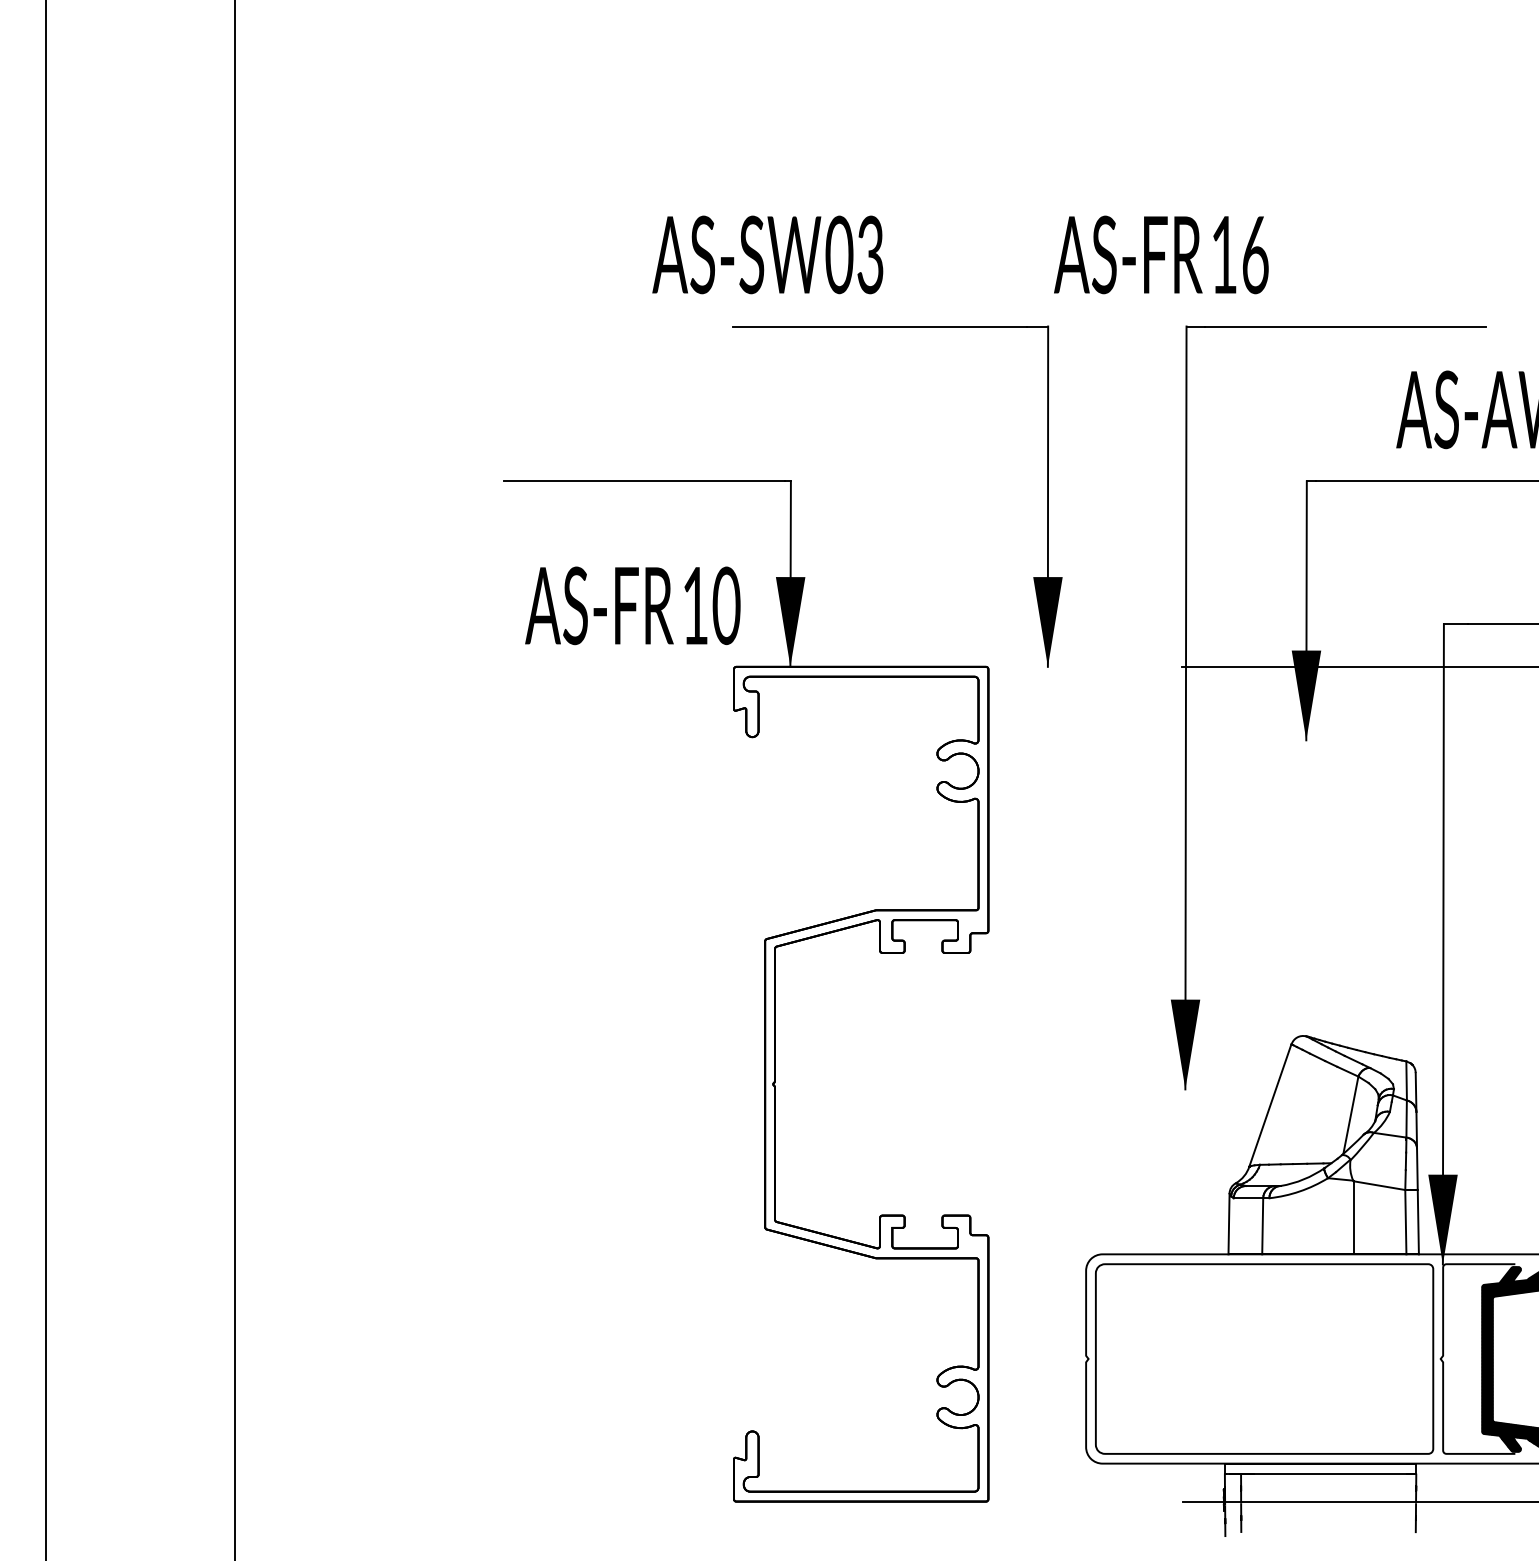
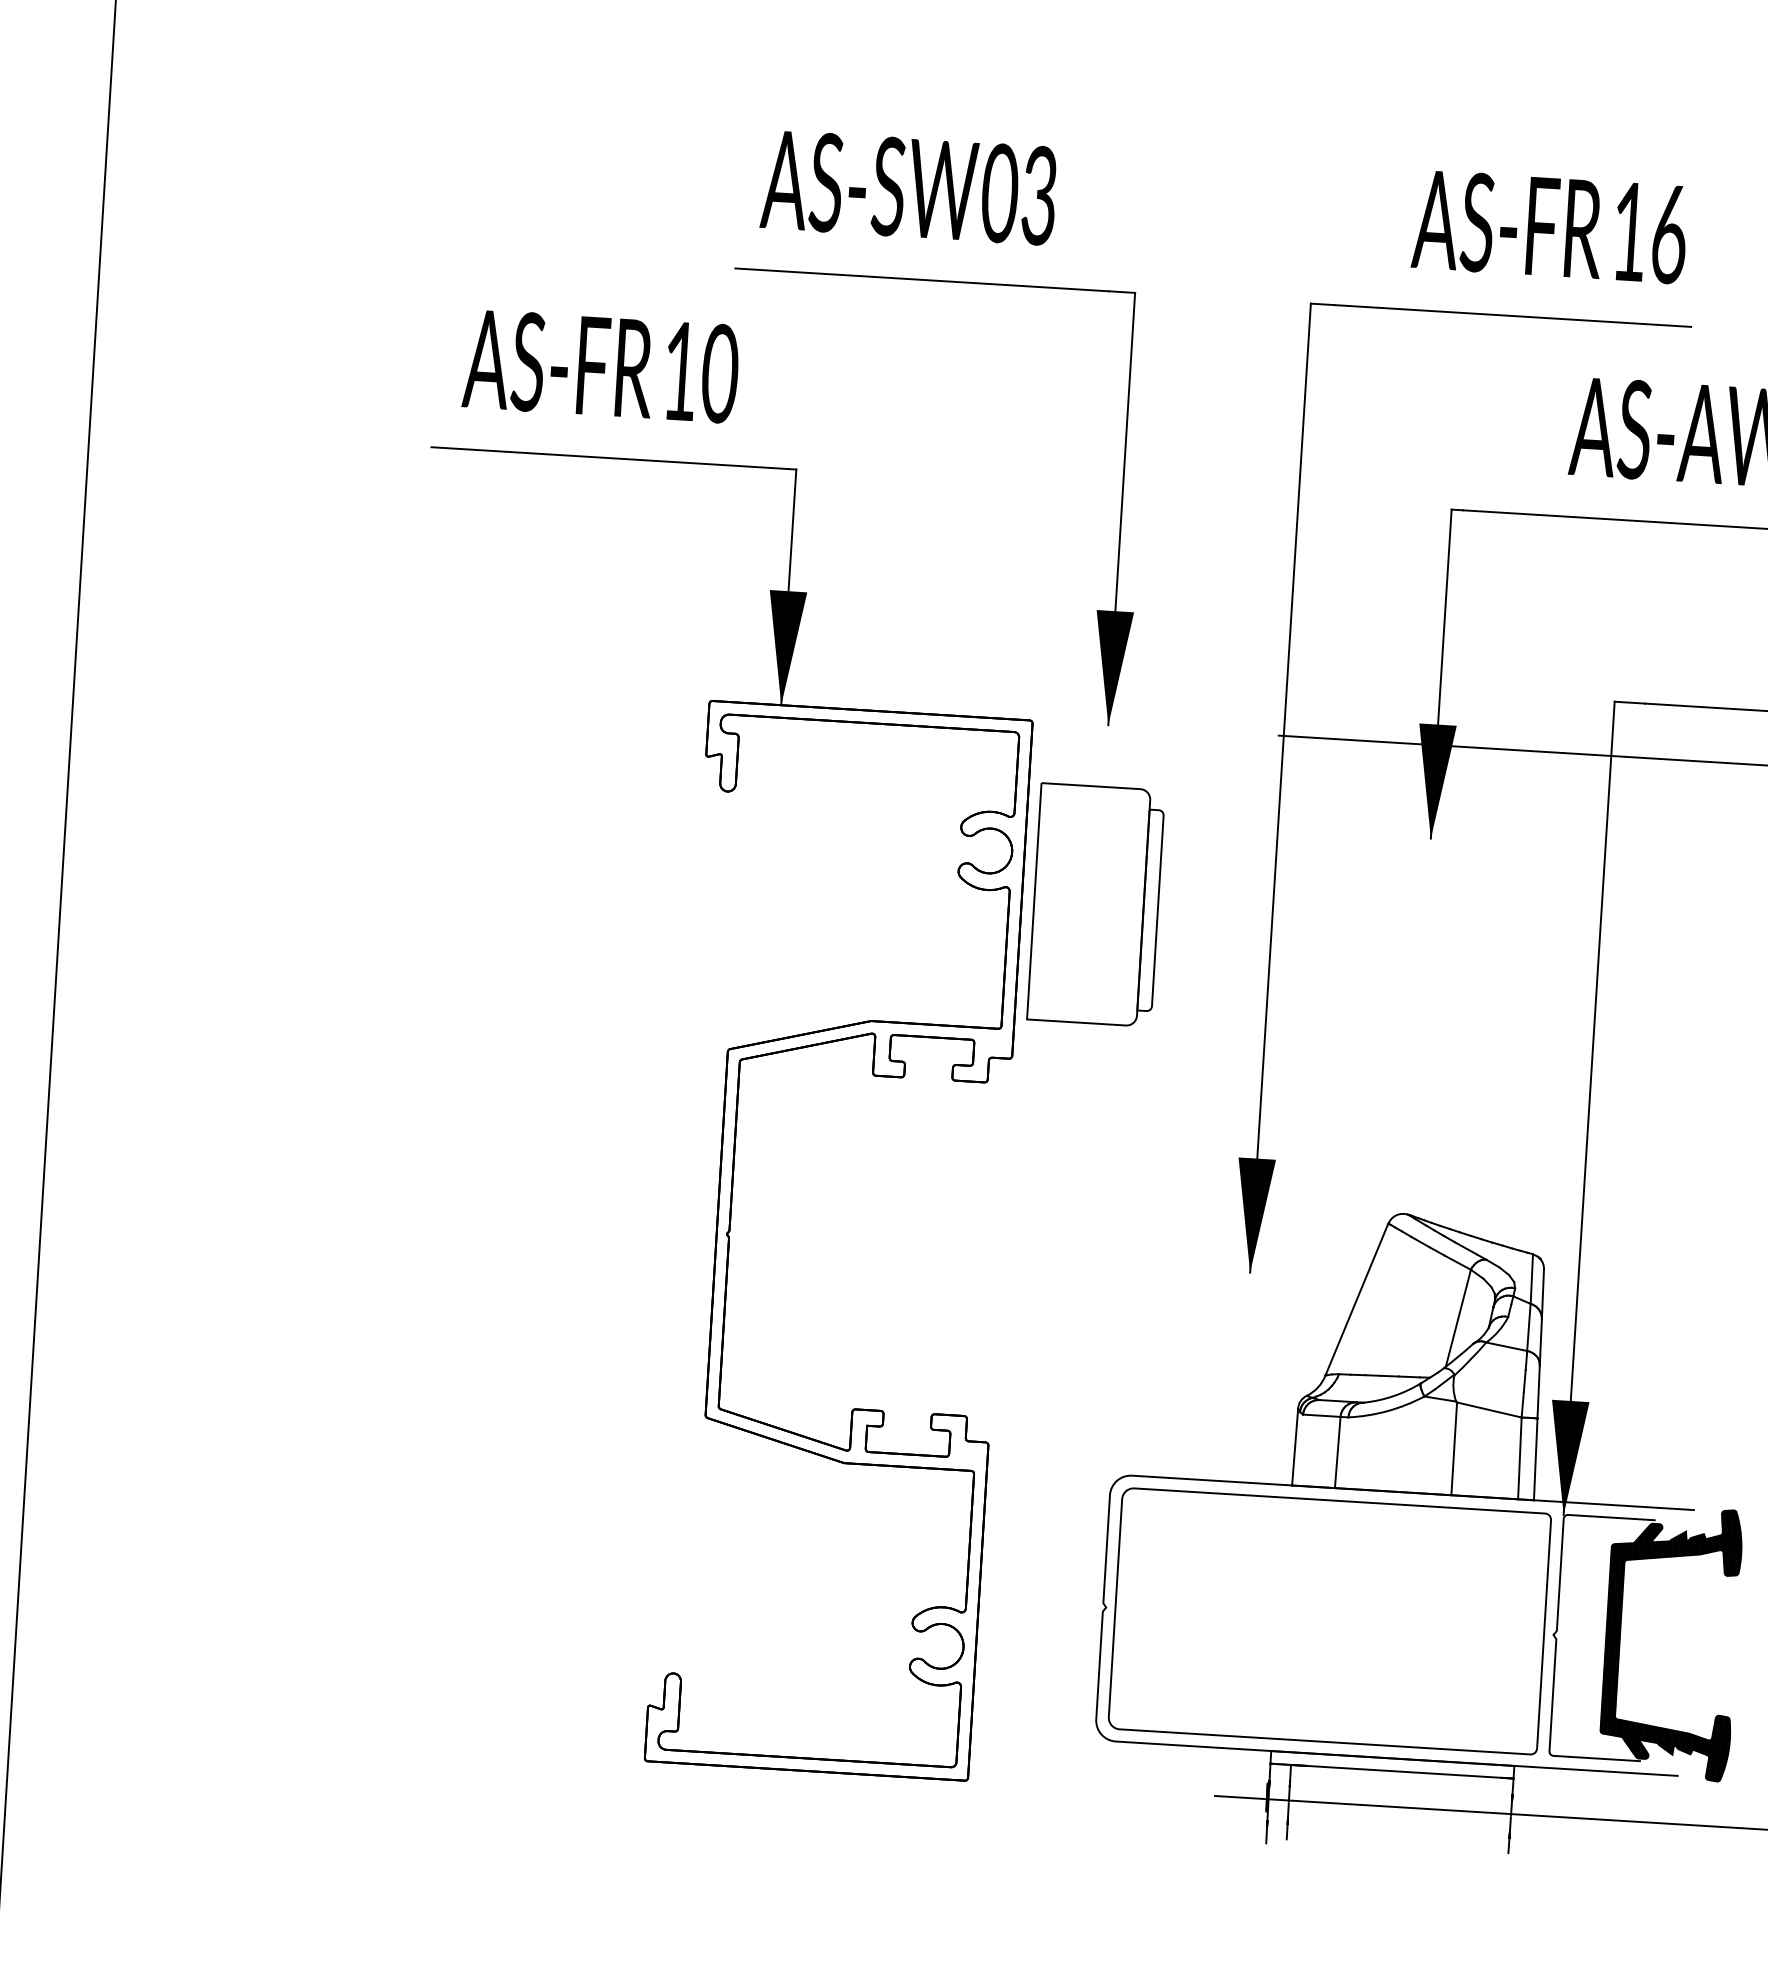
text: (767, 254) -> (908, 187), moved
text: (1161, 254) -> (1550, 226), moved
text: (632, 605) -> (600, 366), moved
part: (1046, 808) -> (1095, 905), added

